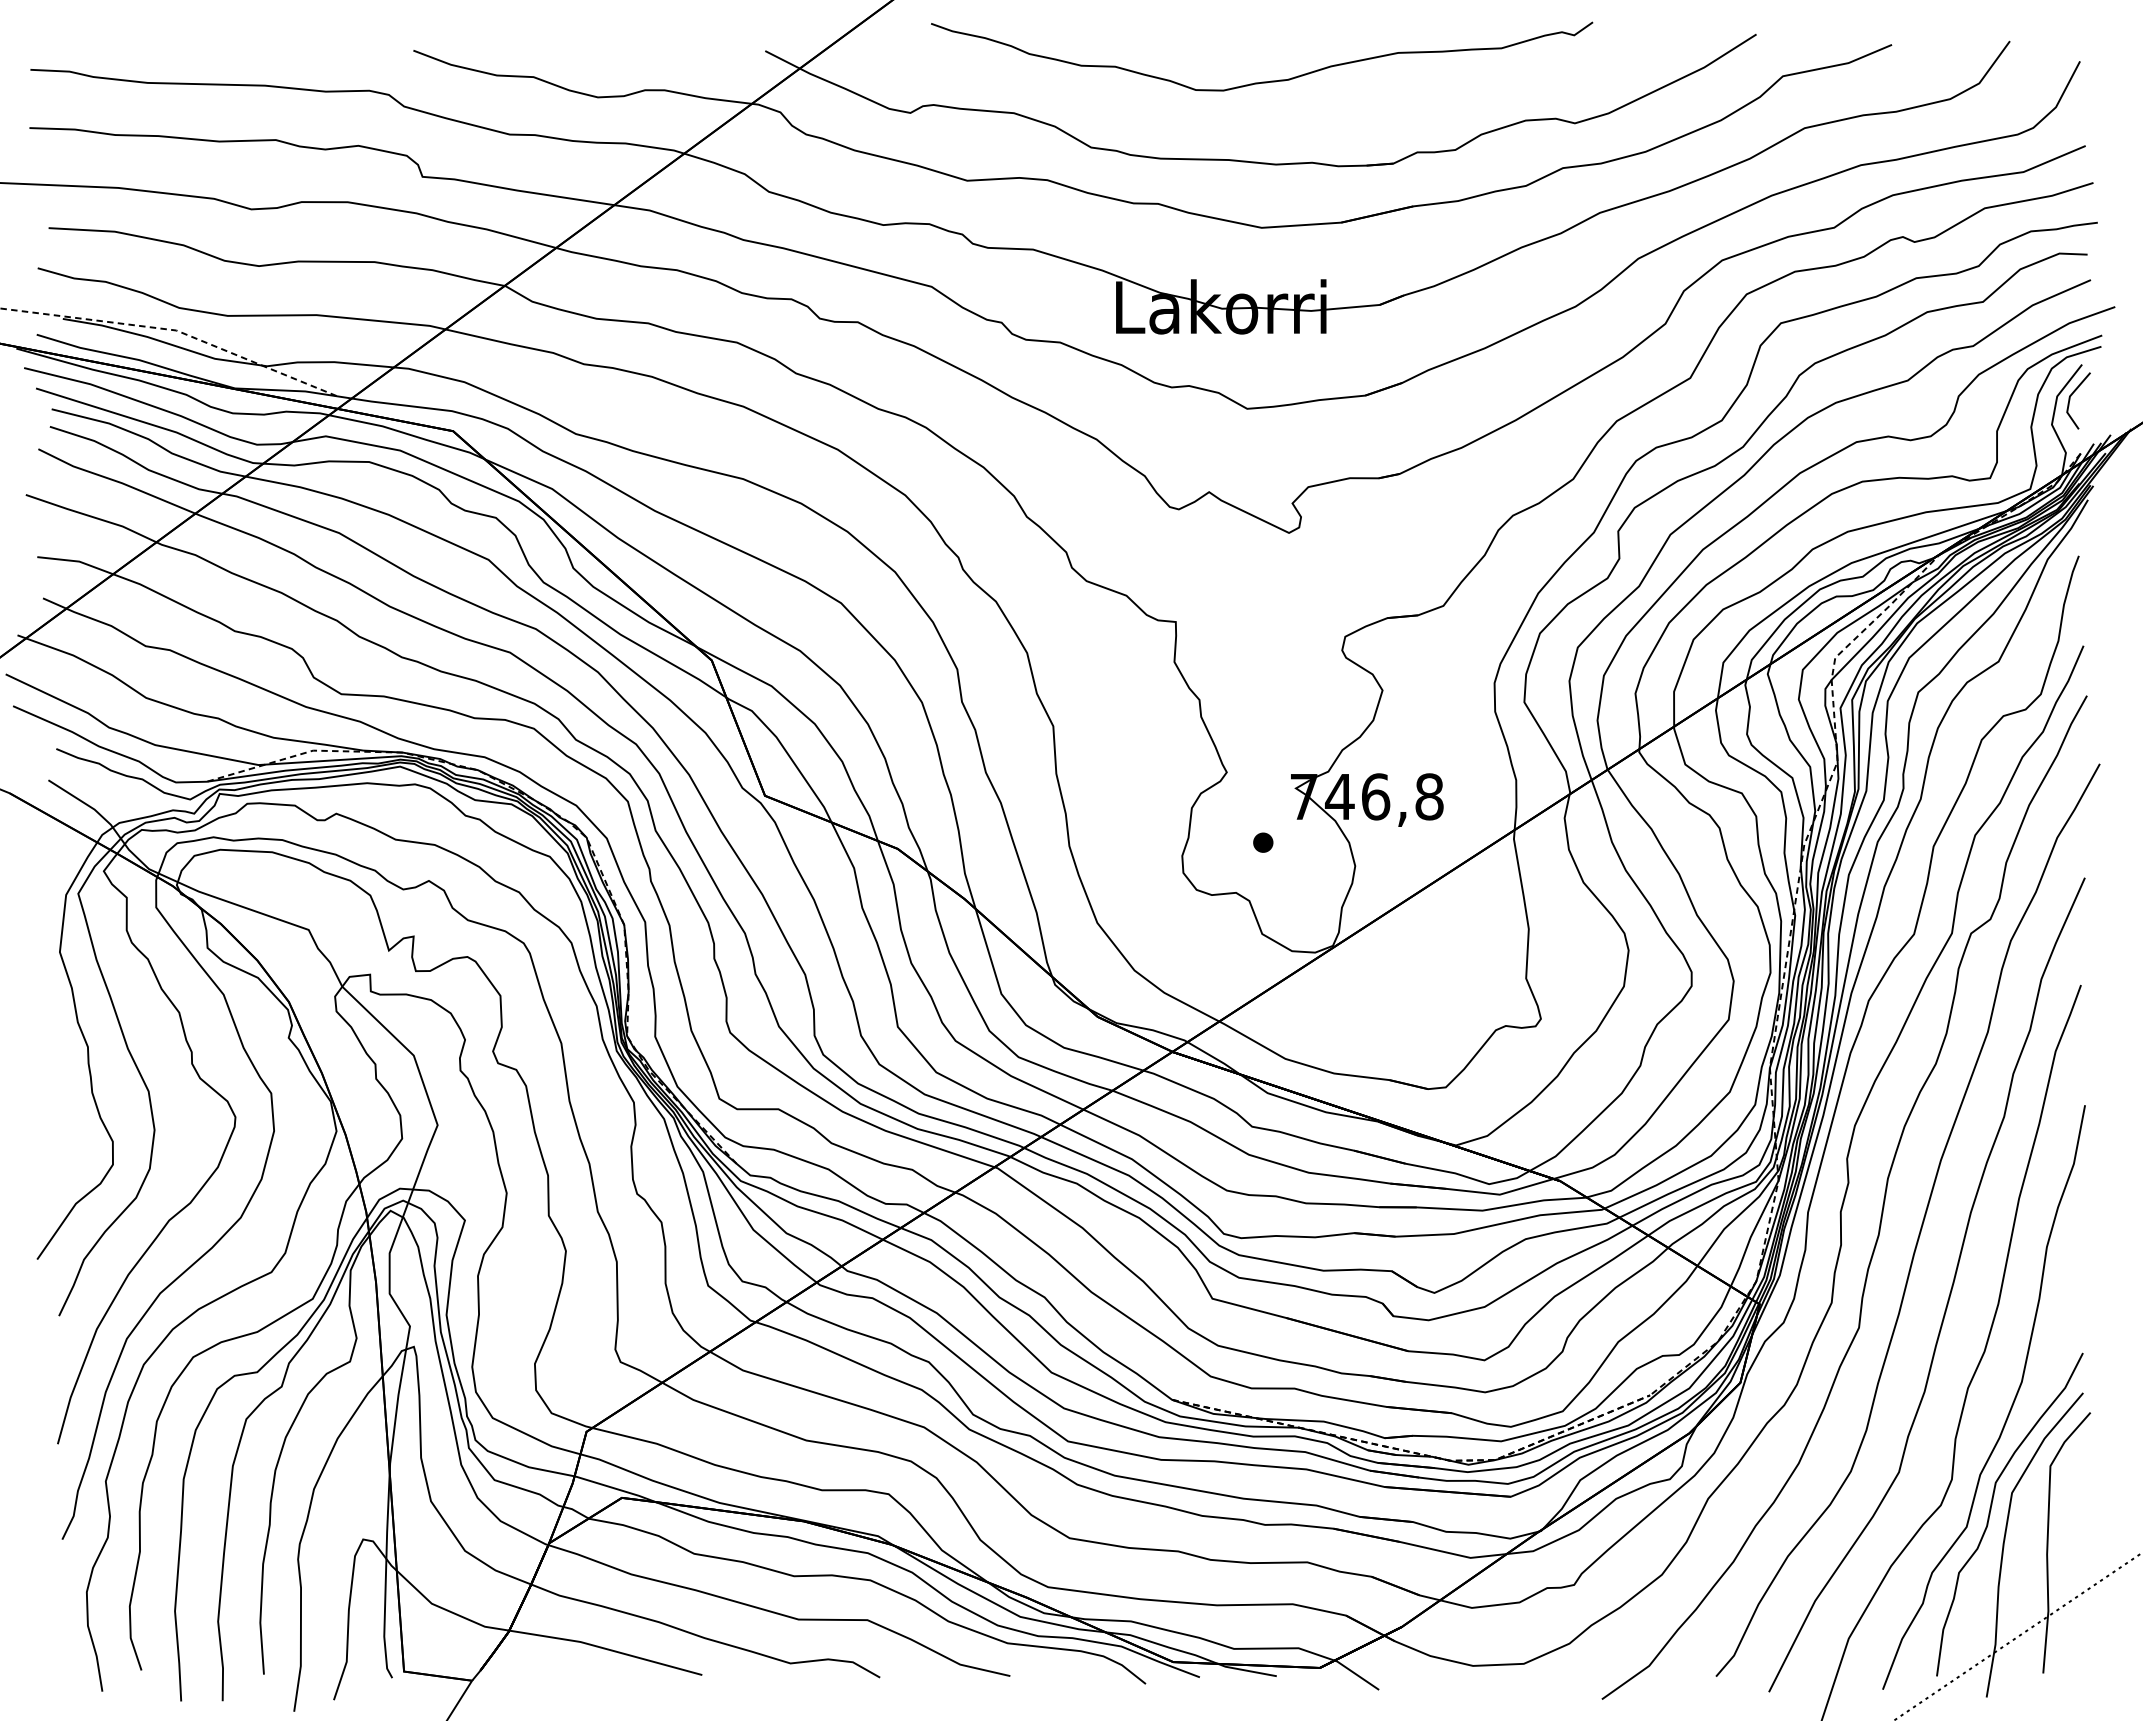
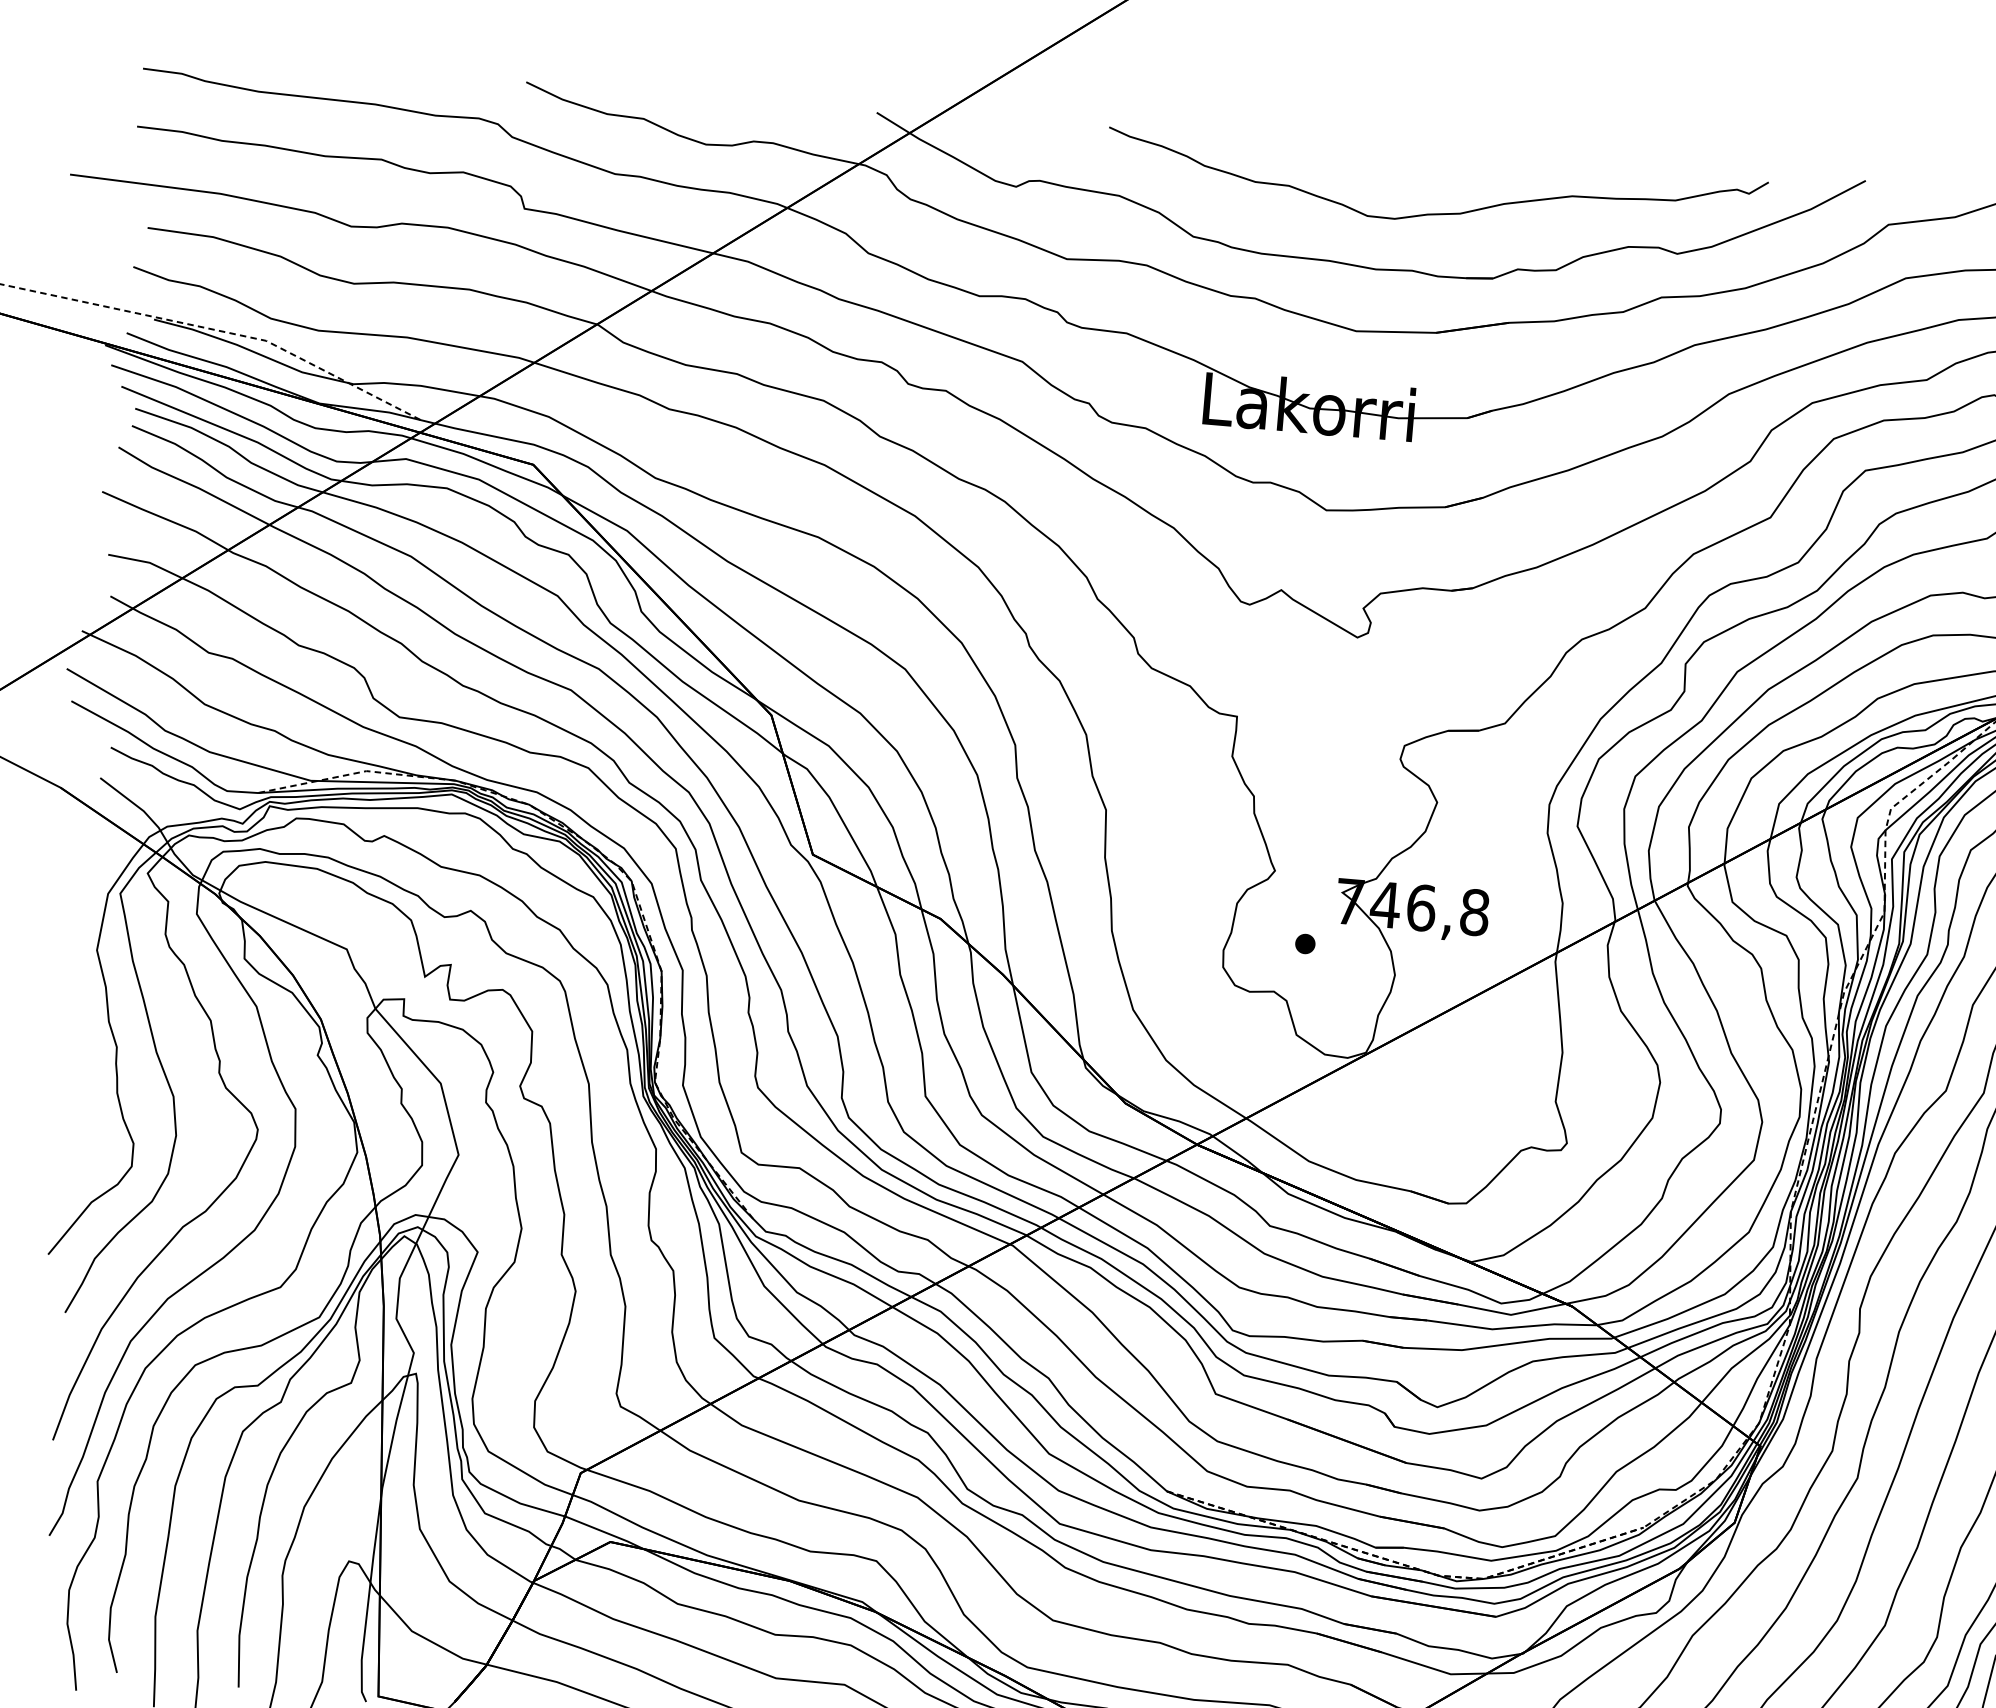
curve: (1262, 81) -> (1434, 213), moved

